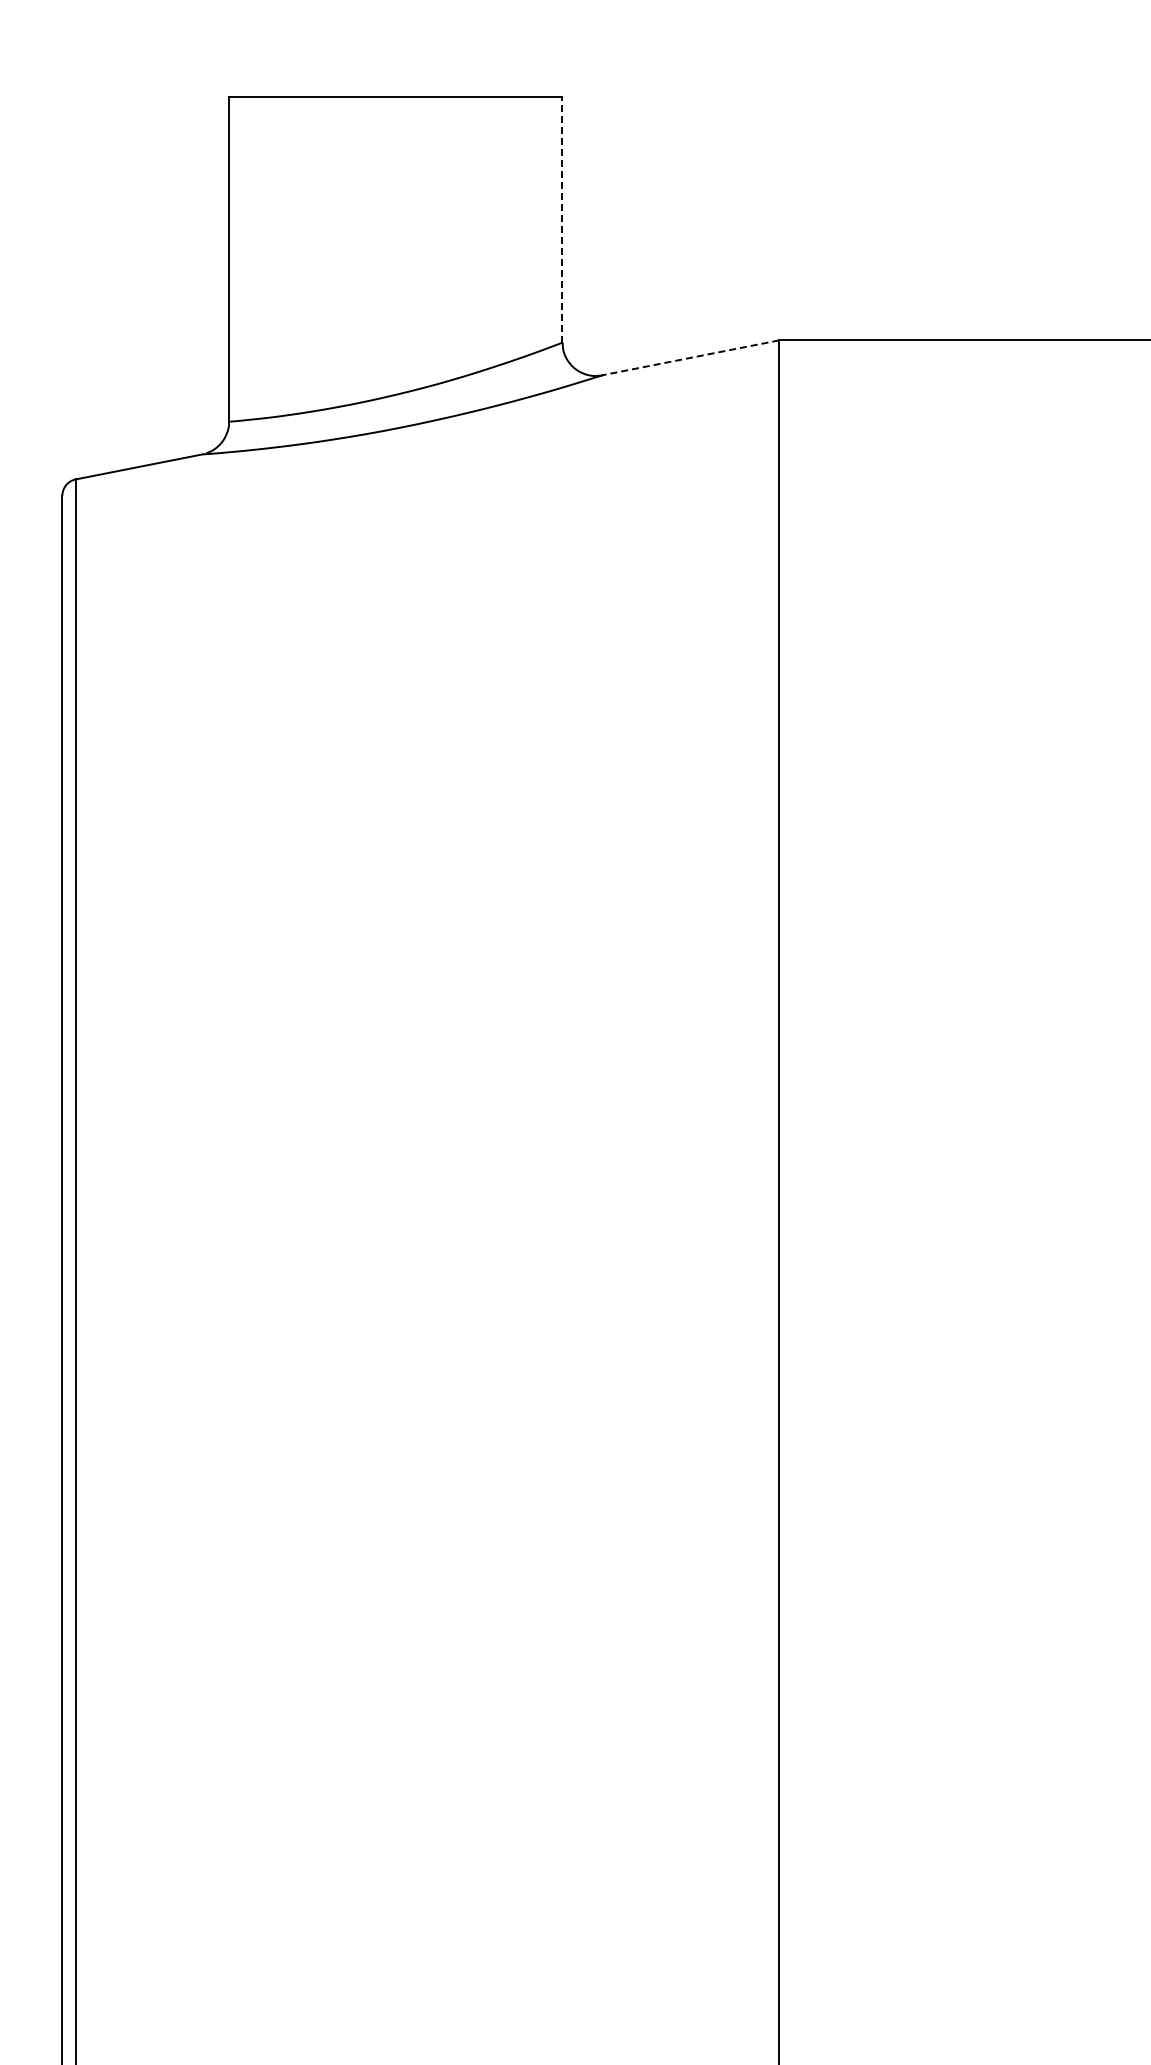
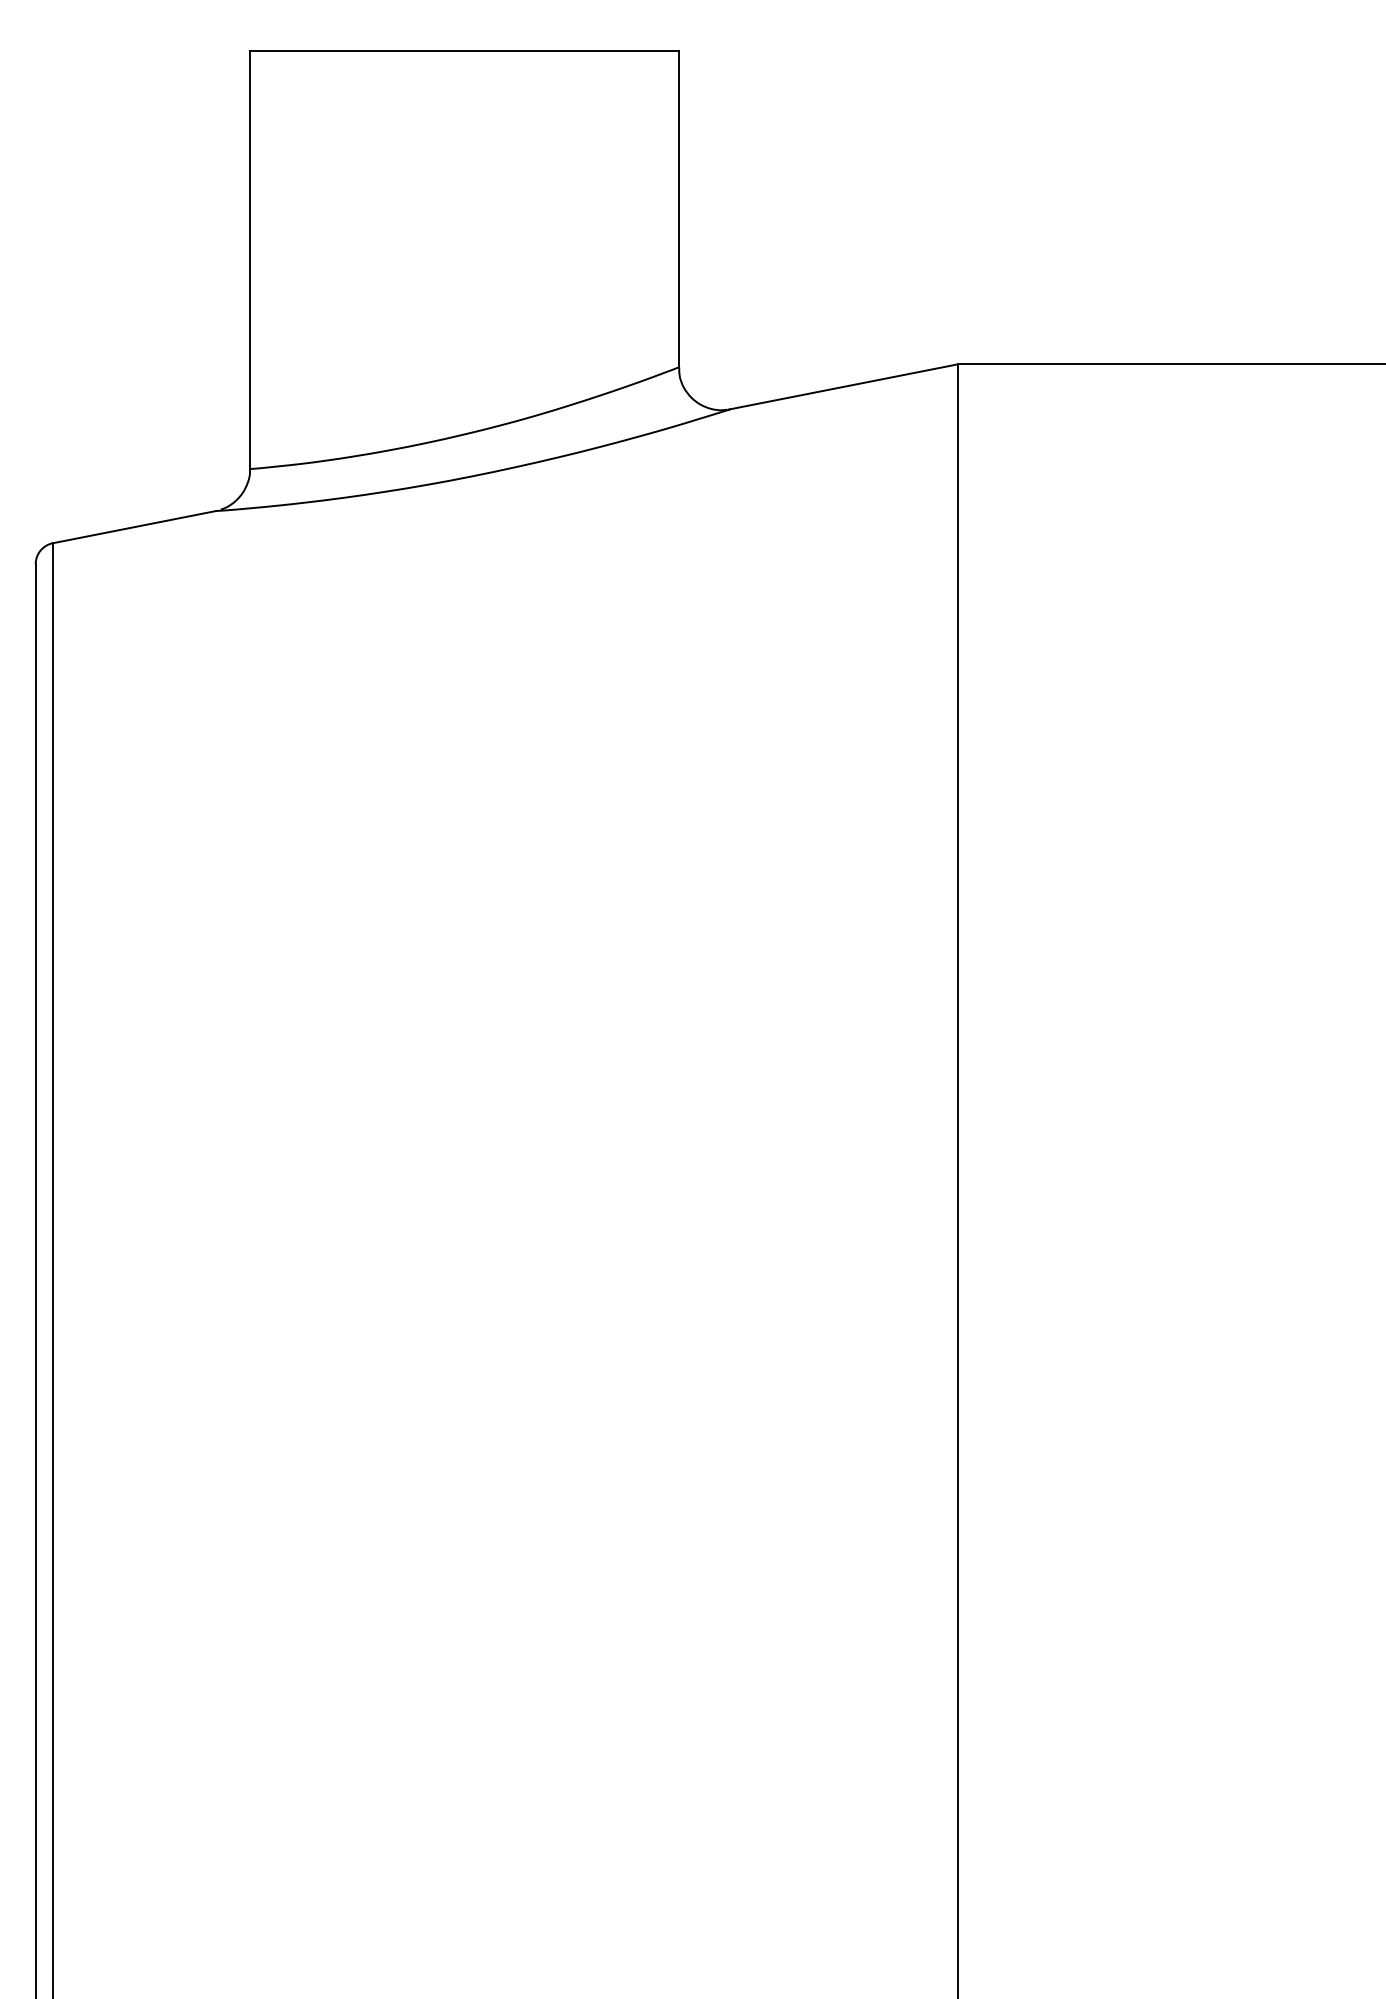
line: (562, 219) -> (678, 208), dashed -> solid
line: (690, 357) -> (843, 386), dashed -> solid

